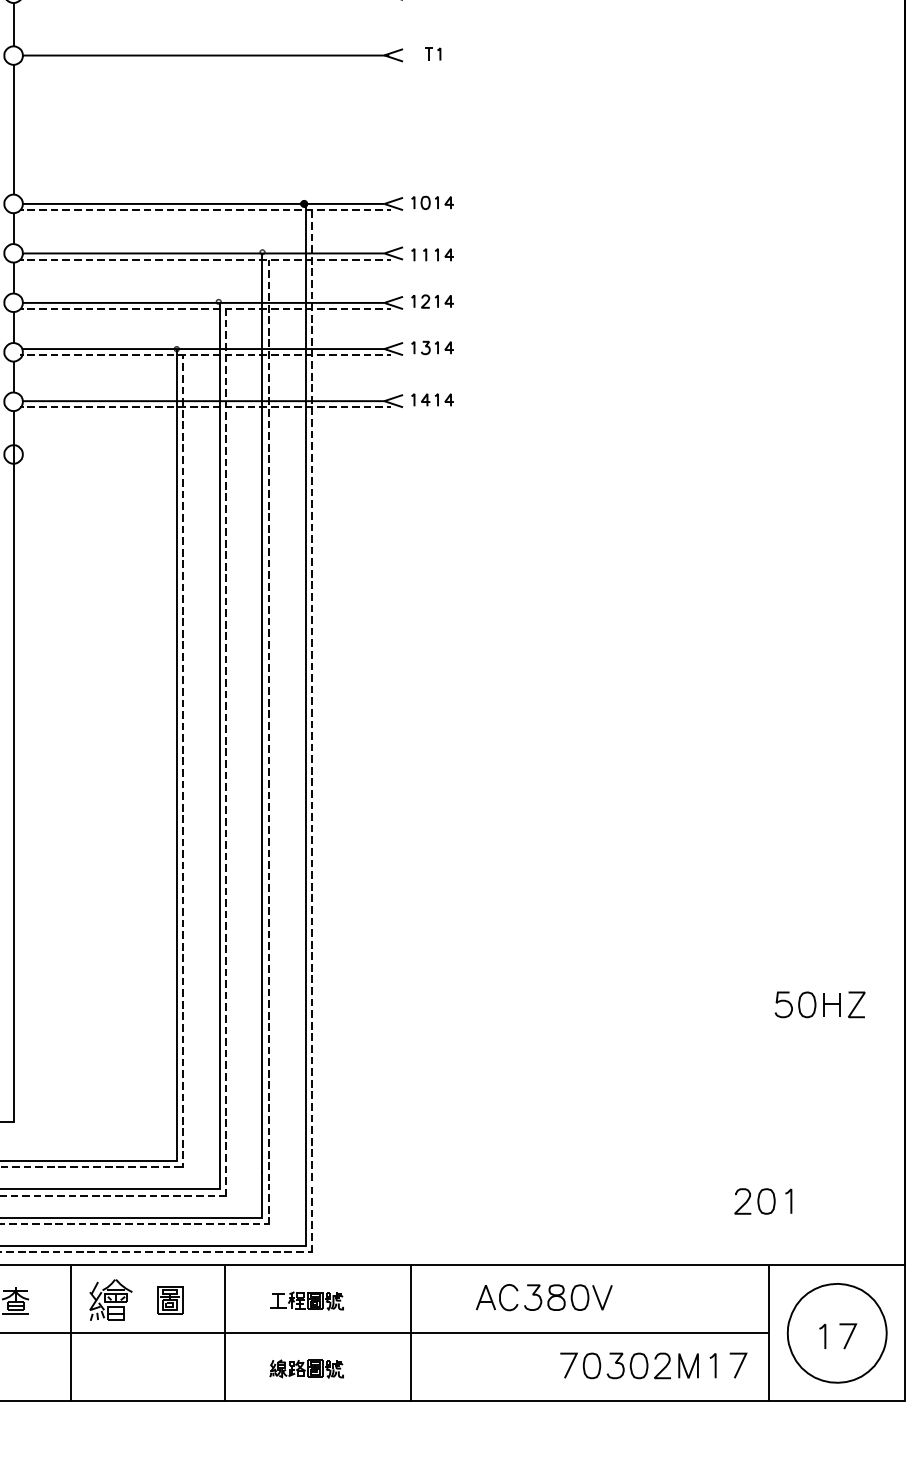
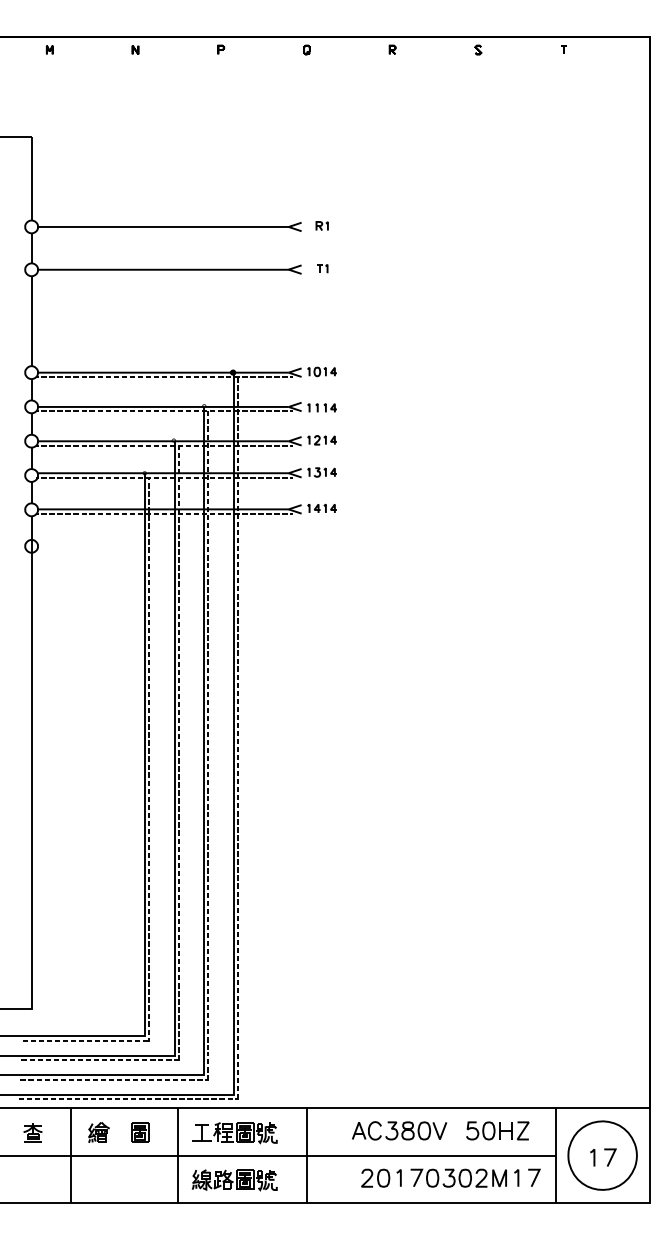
part: (819, 1004) -> (497, 1130), moved
part: (763, 1200) -> (381, 1177), moved
part: (110, 1299) -> (98, 1132), size x0.71
part: (306, 1301) -> (234, 1133), size x1.67
part: (306, 1369) -> (234, 1180), size x1.67

